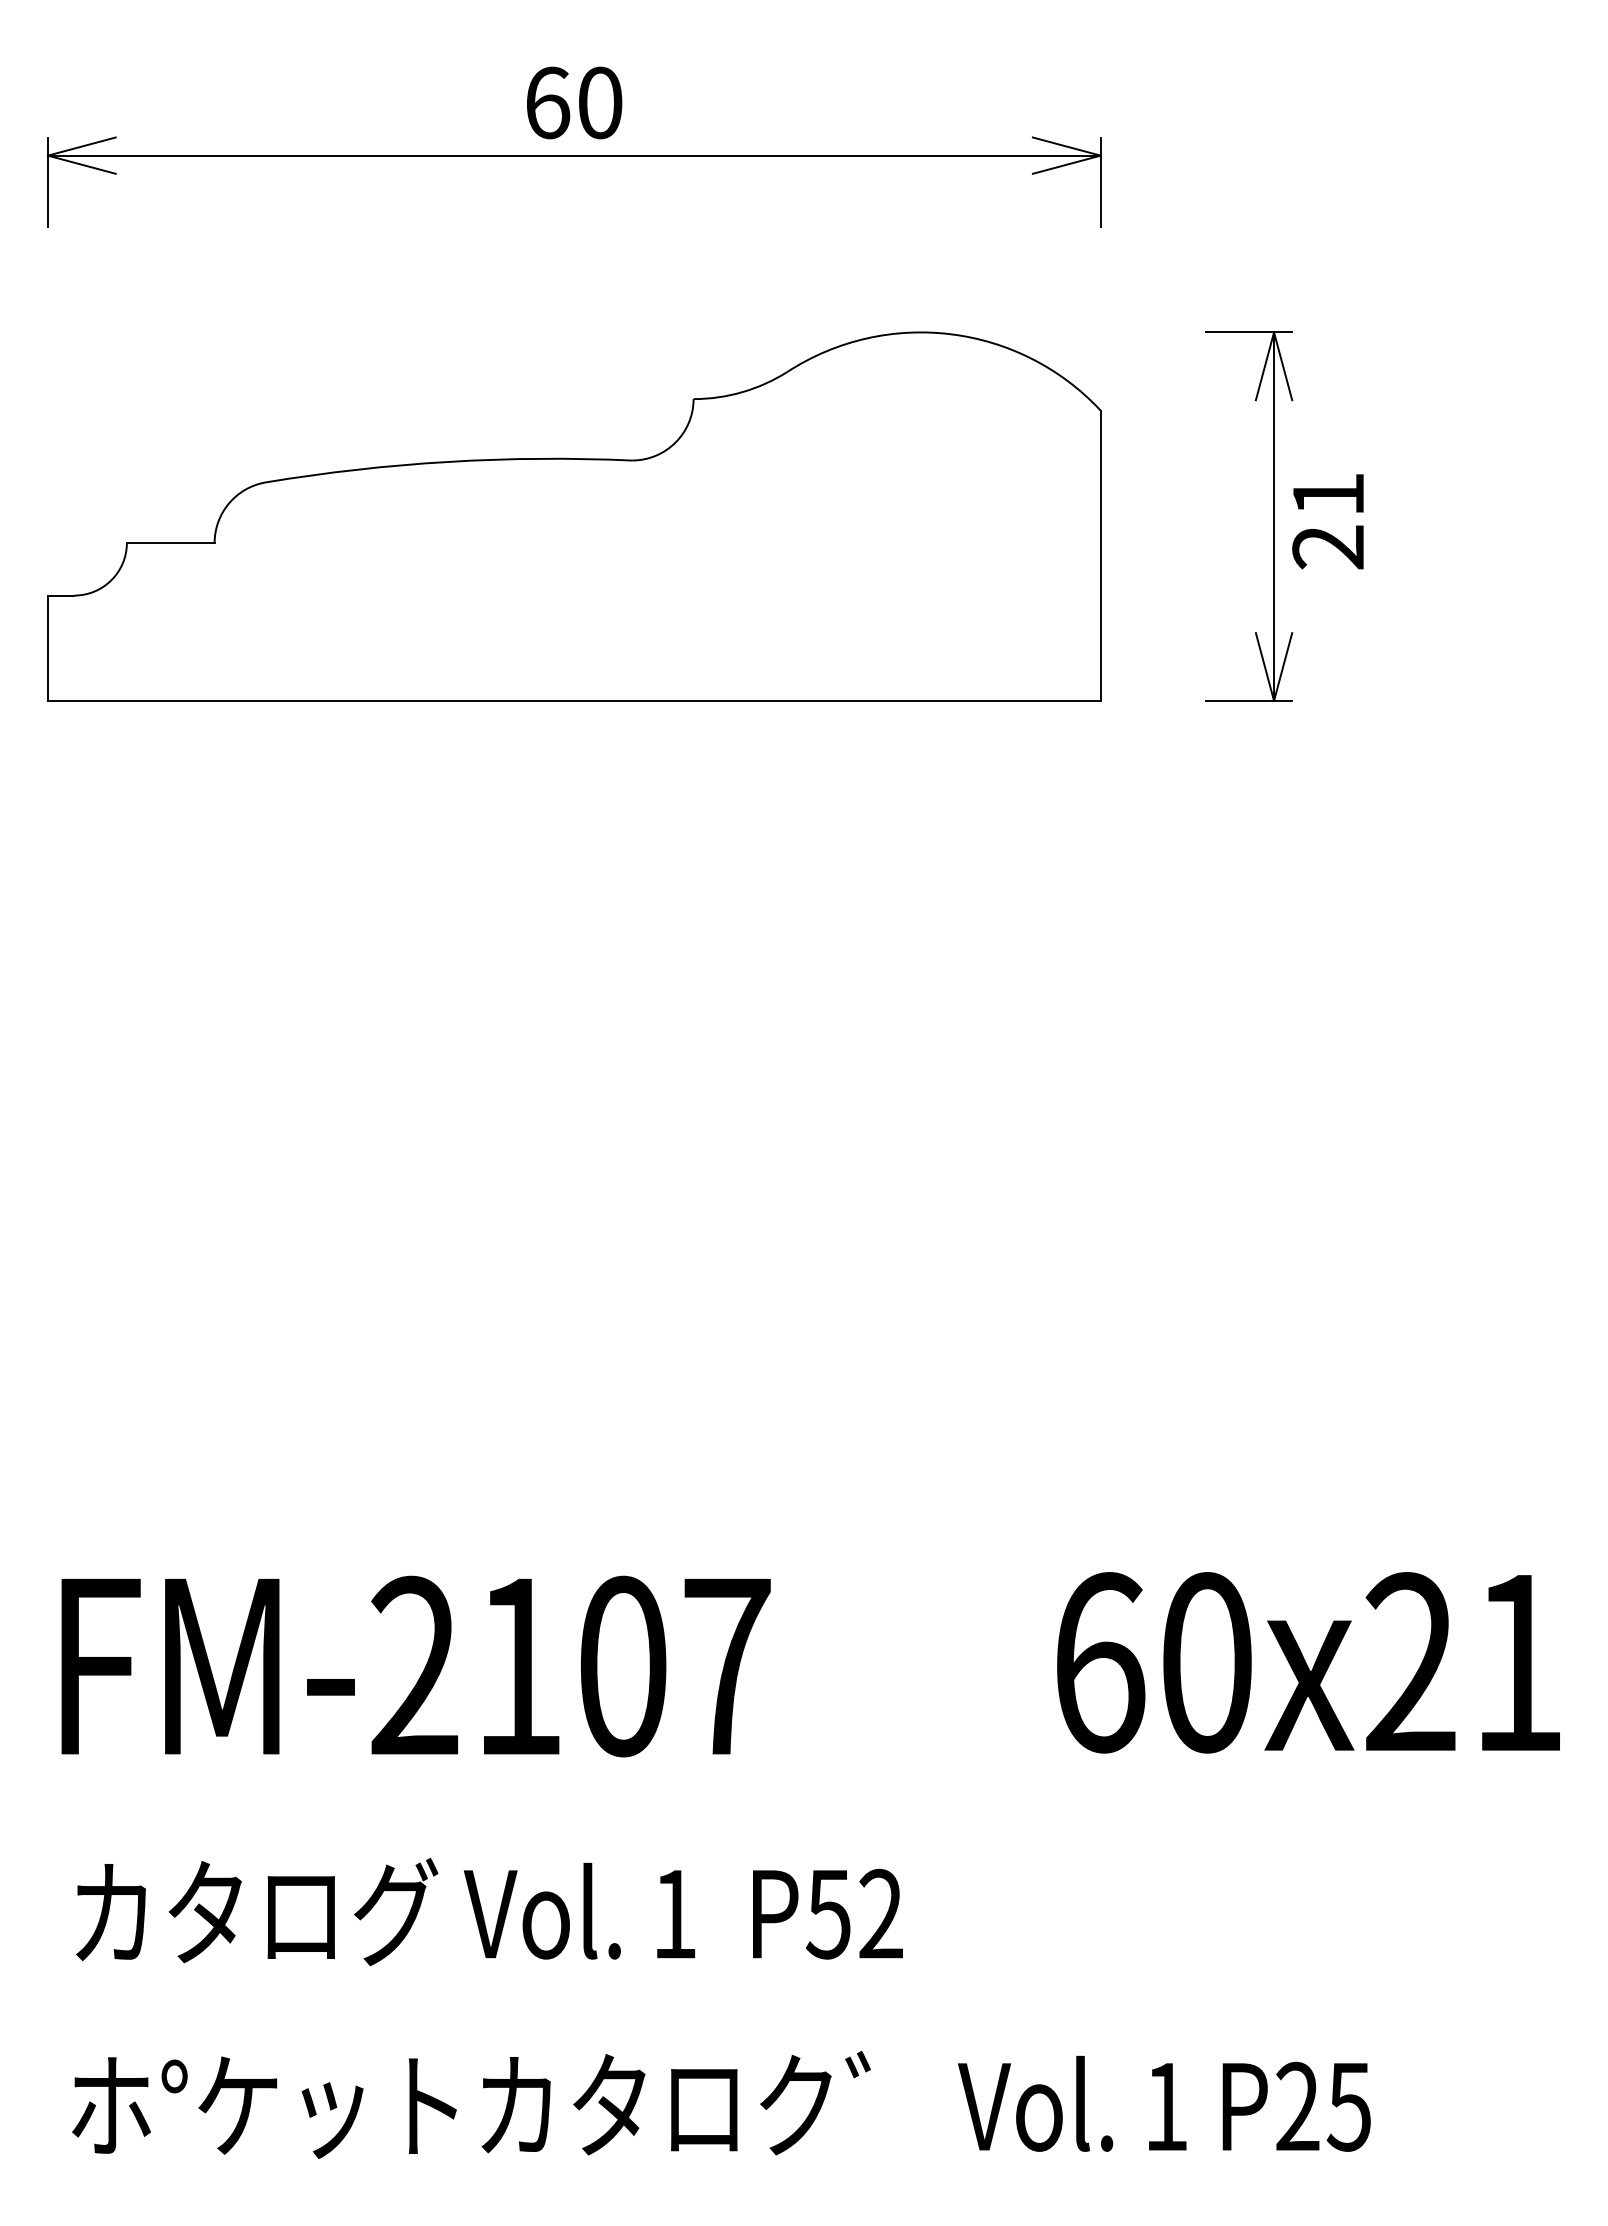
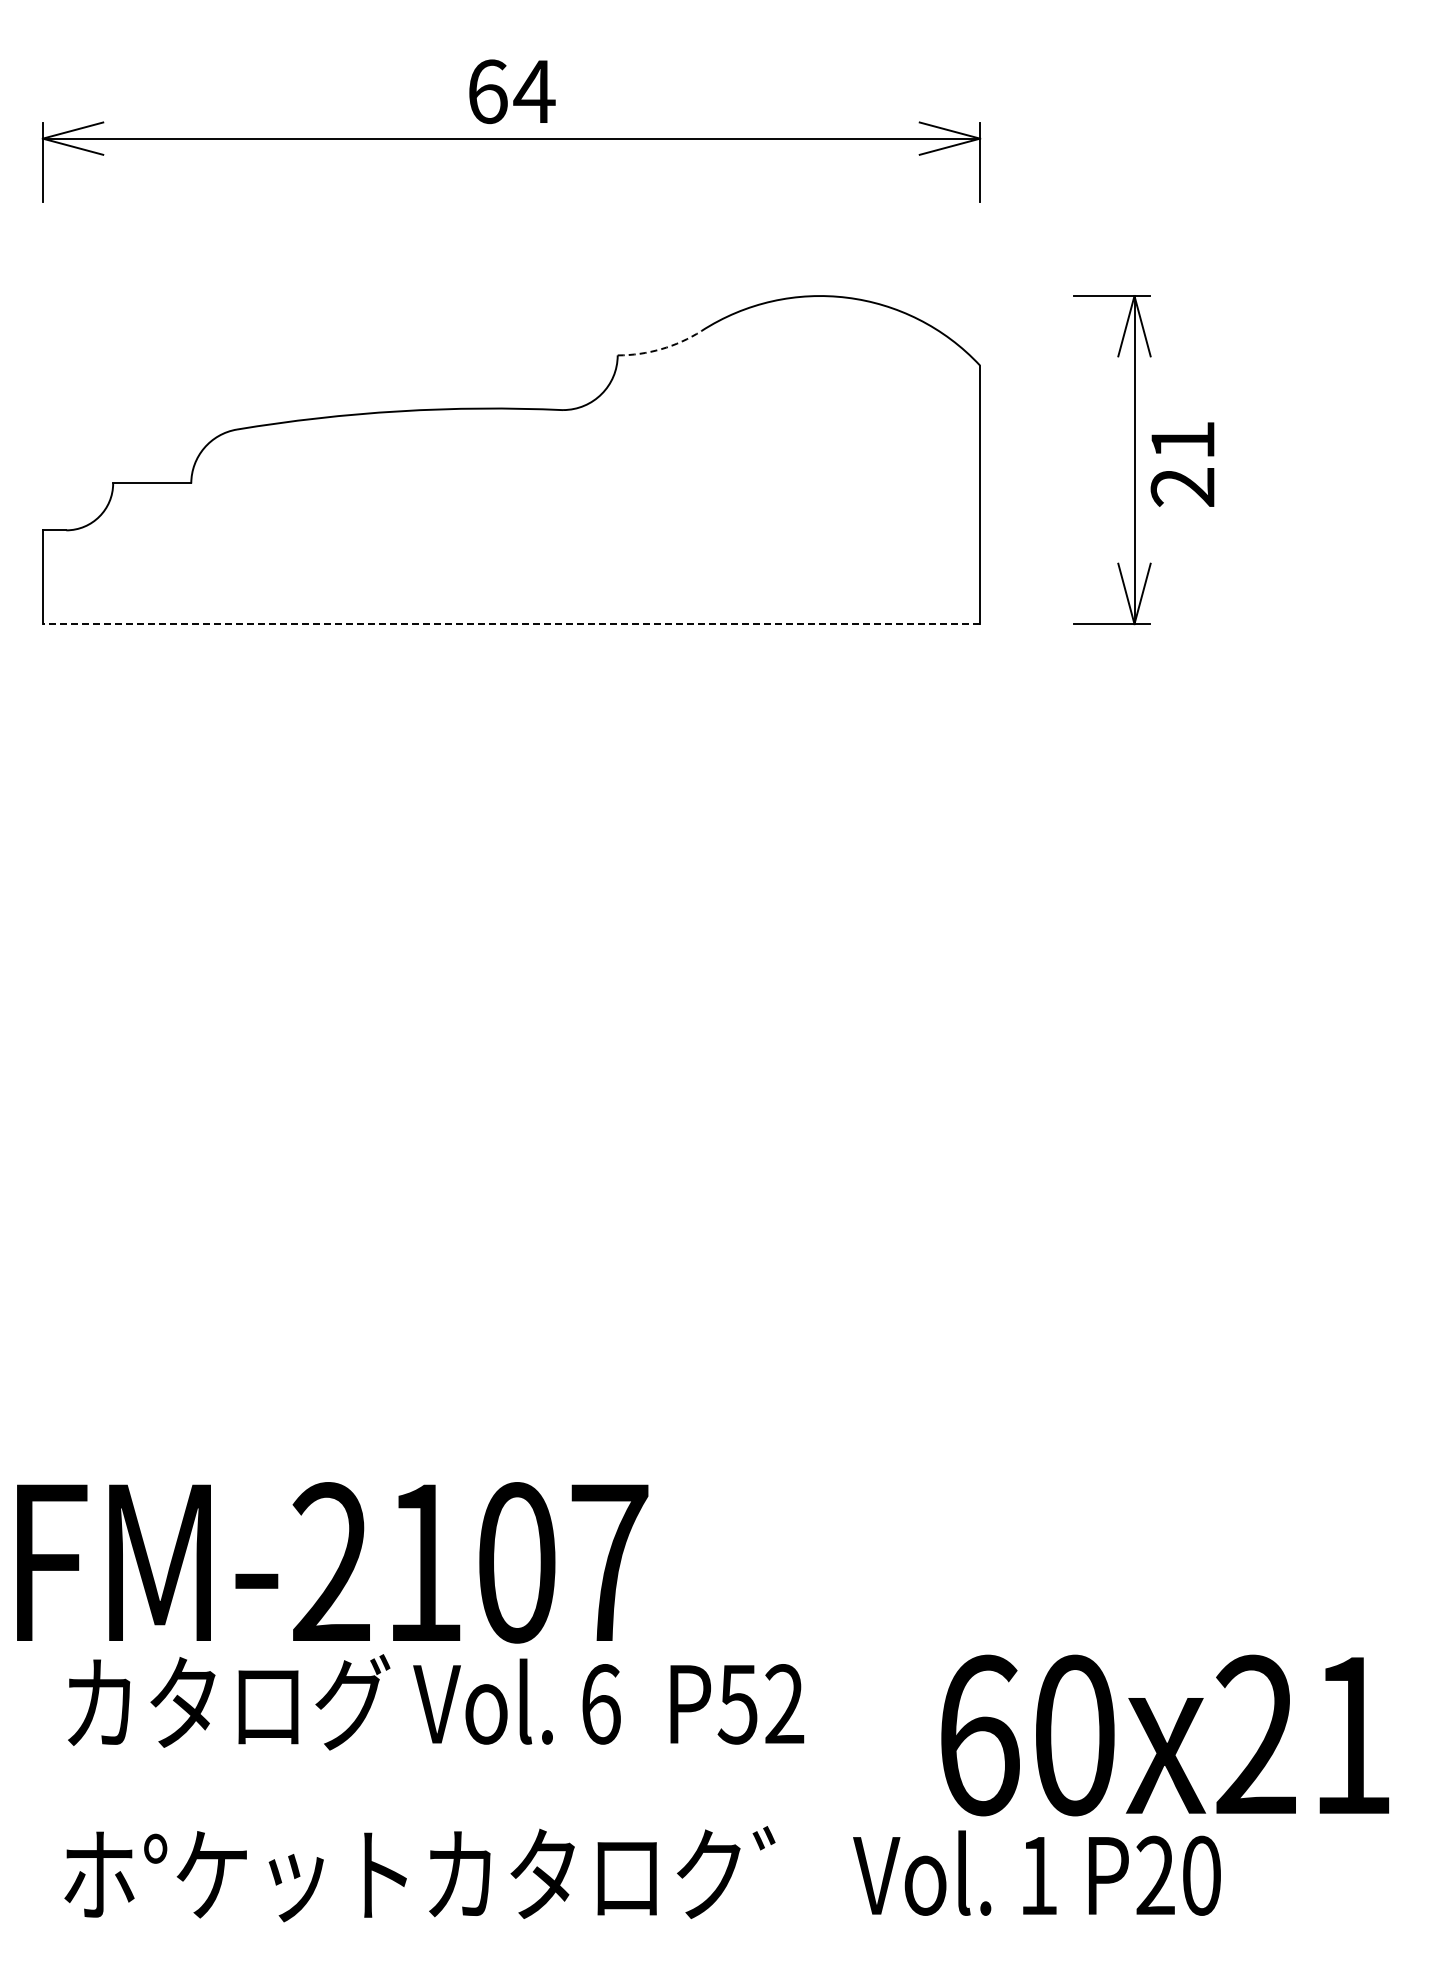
text: (600, 102) -> (534, 91), 60 -> 64
arc: (742, 392) -> (661, 349), solid -> dashed
line: (574, 701) -> (511, 624), solid -> dashed
text: (1308, 1662) -> (1165, 1735), moved
text: (415, 1666) -> (332, 1562), moved
text: (675, 1914) -> (601, 1704), 1 -> 6
text: (1348, 2106) -> (1200, 1875), P25 -> P20

